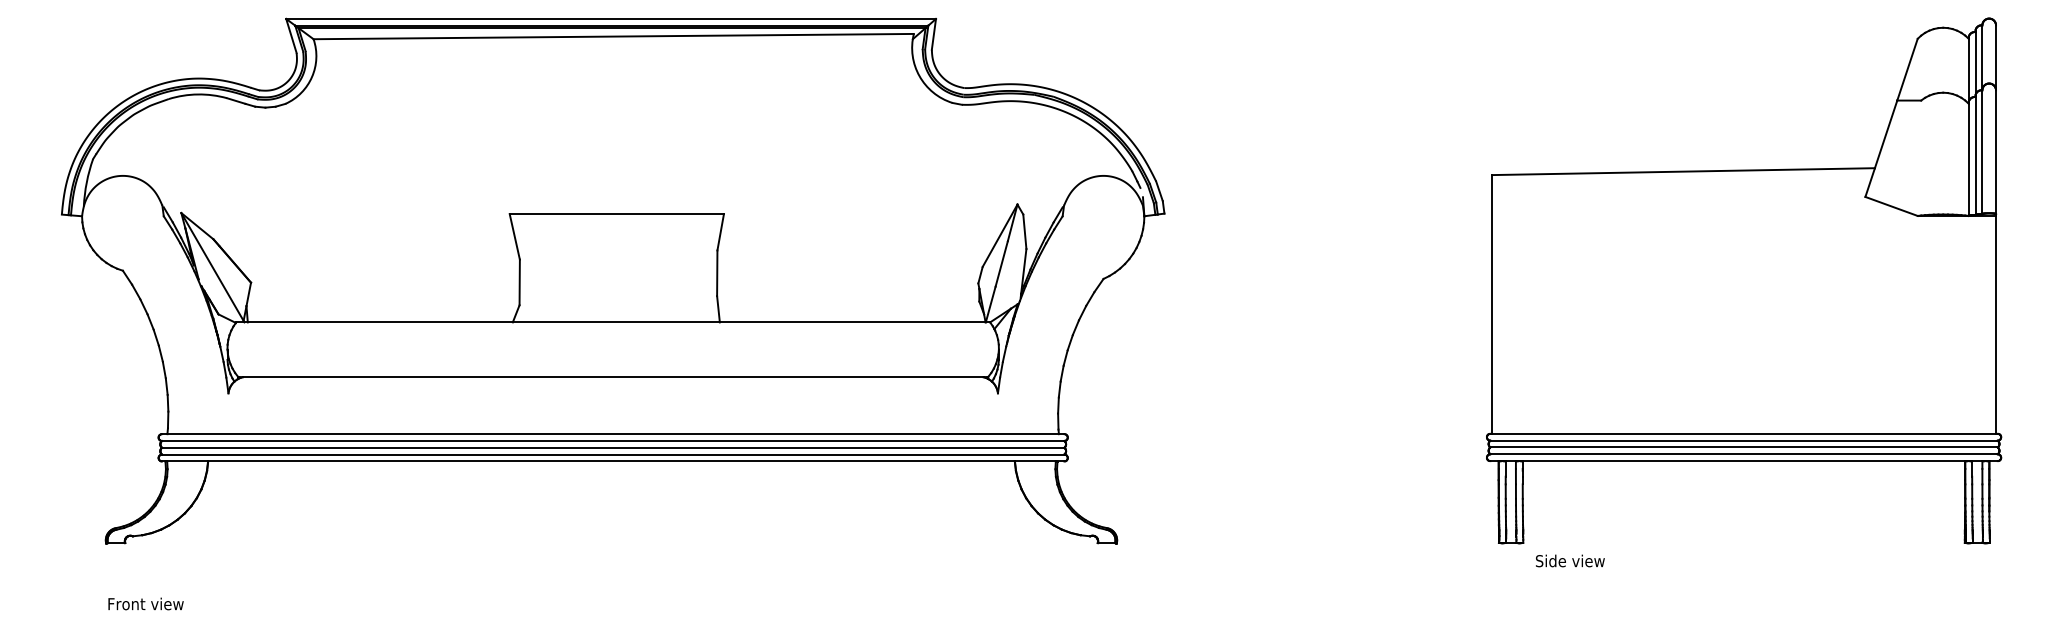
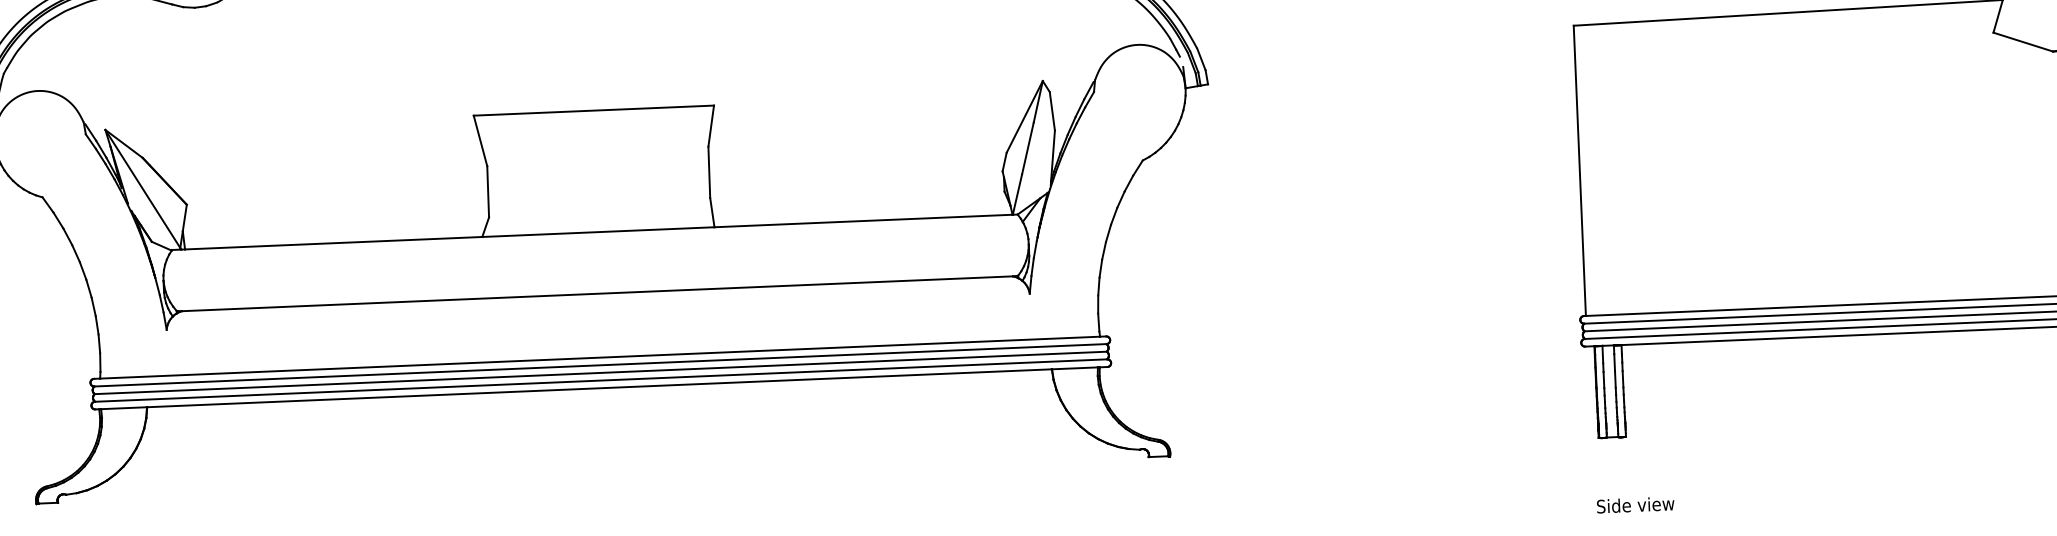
text: (1570, 560) -> (1635, 504), moved

